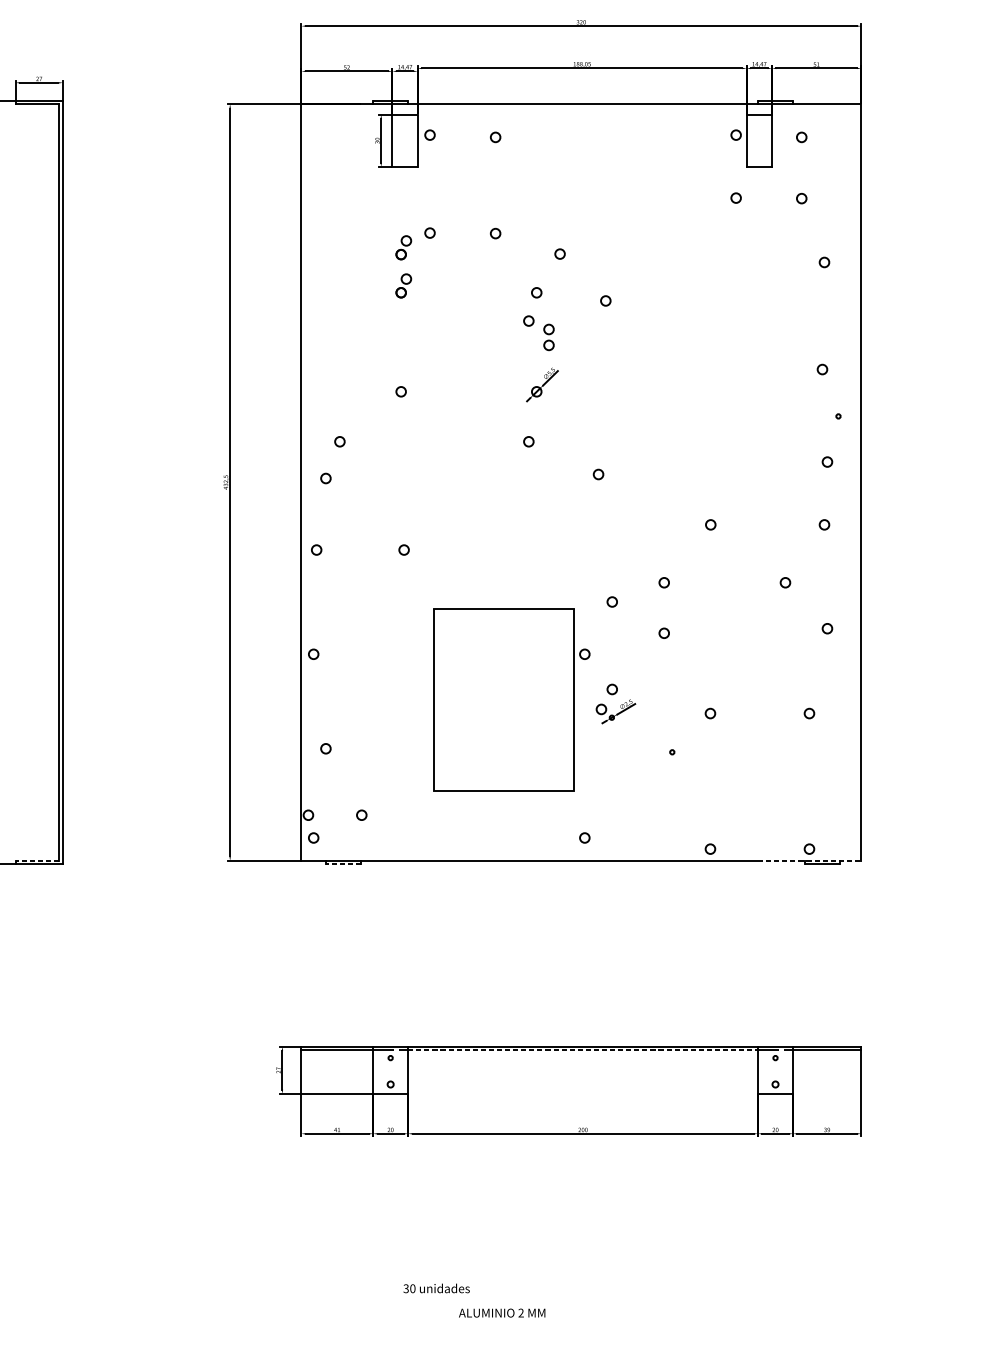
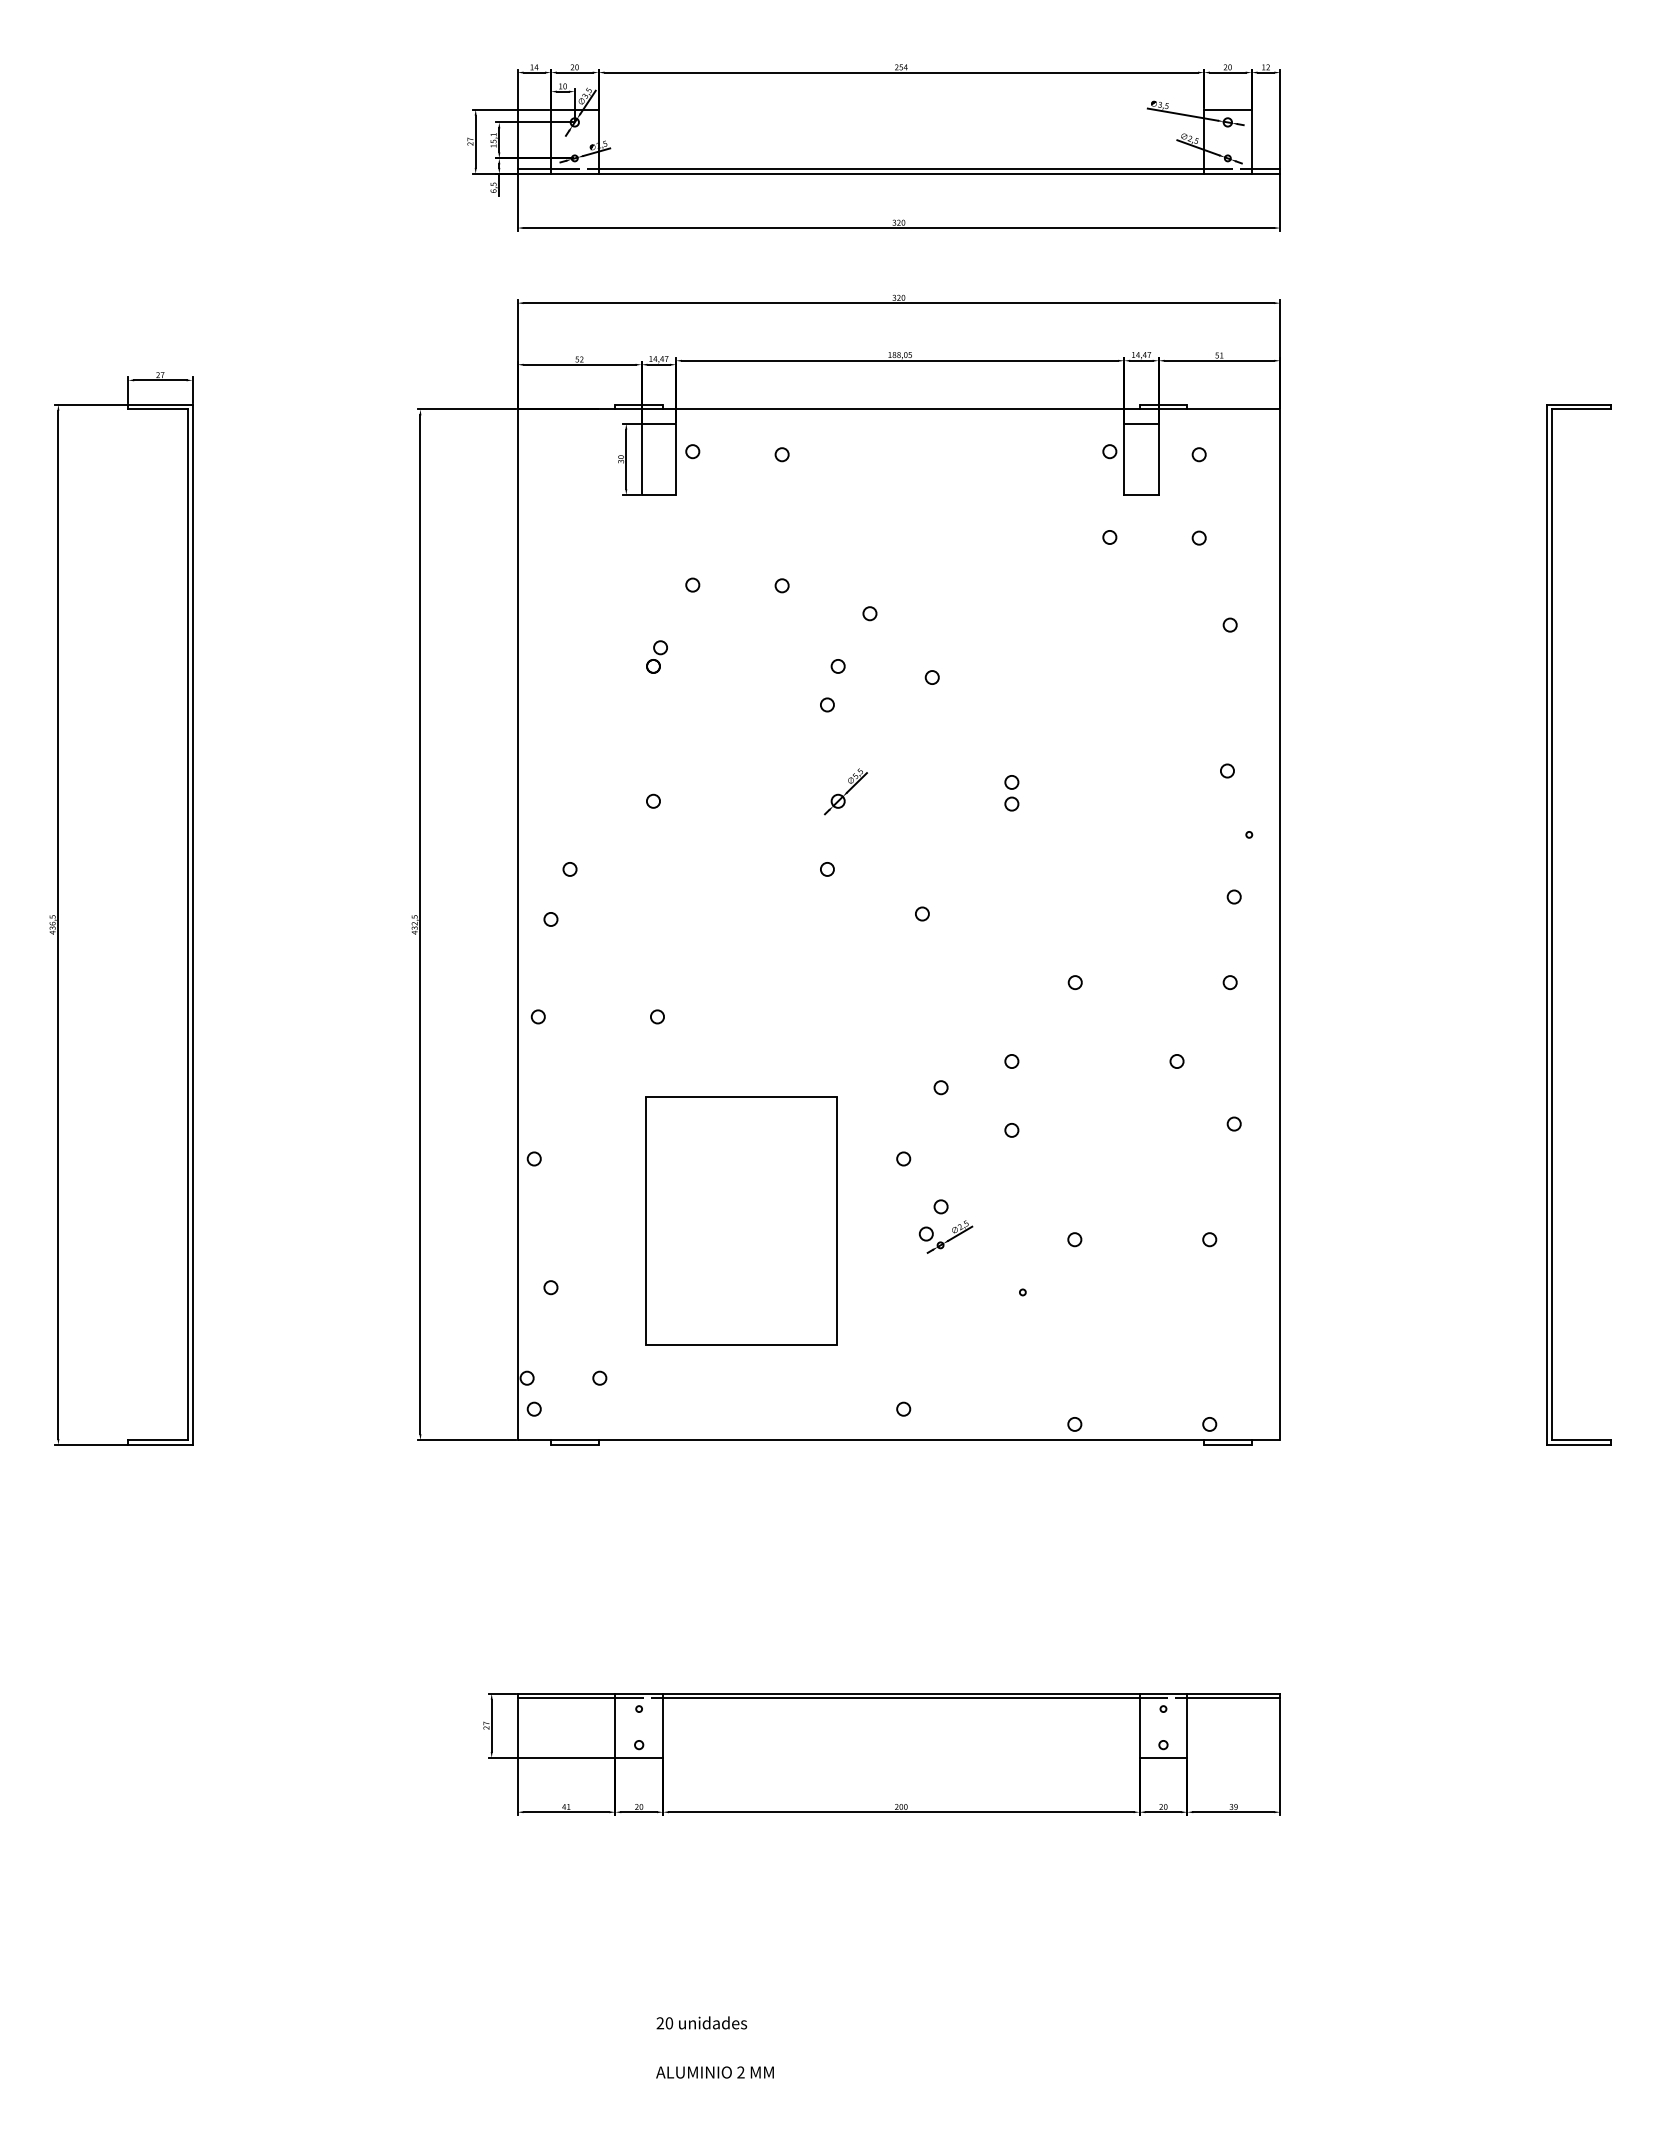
part: (403, 247) -> (656, 604), removed
part: (548, 337) -> (1011, 793), moved
part: (503, 699) -> (741, 1220), moved
line: (37, 860) -> (157, 1440), dashed -> solid
line: (810, 860) -> (1210, 1440), dashed -> solid
line: (343, 863) -> (574, 1444), dashed -> solid
line: (583, 1050) -> (901, 1698), dashed -> solid
text: (406, 1288) -> (660, 2023), 30 -> 20
text: (501, 1313) -> (714, 2072), moved

